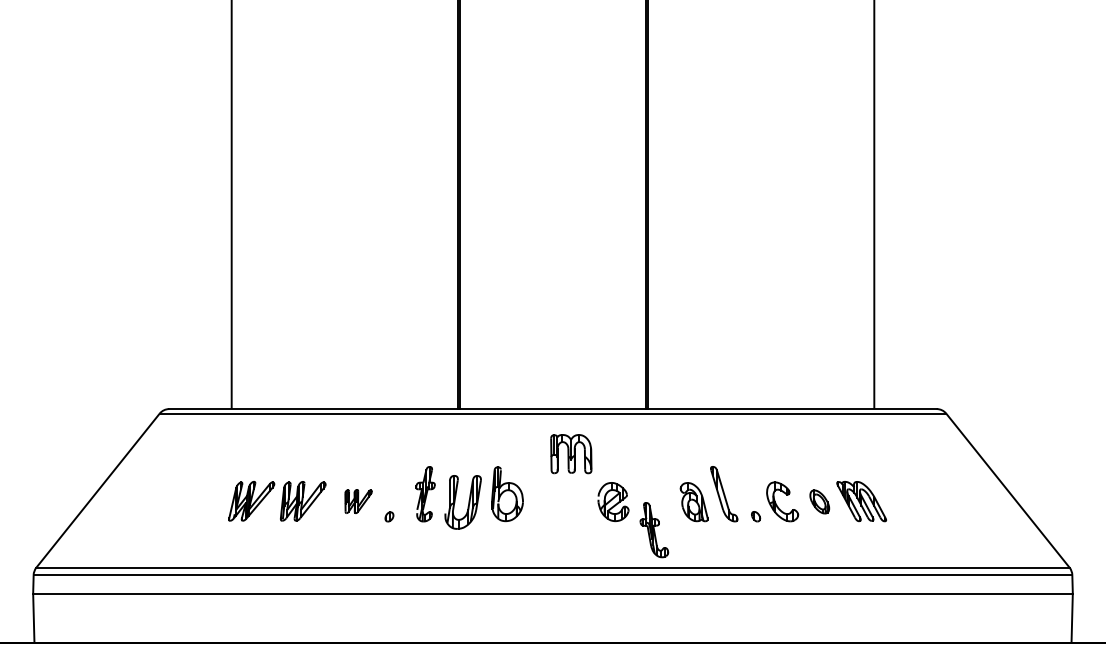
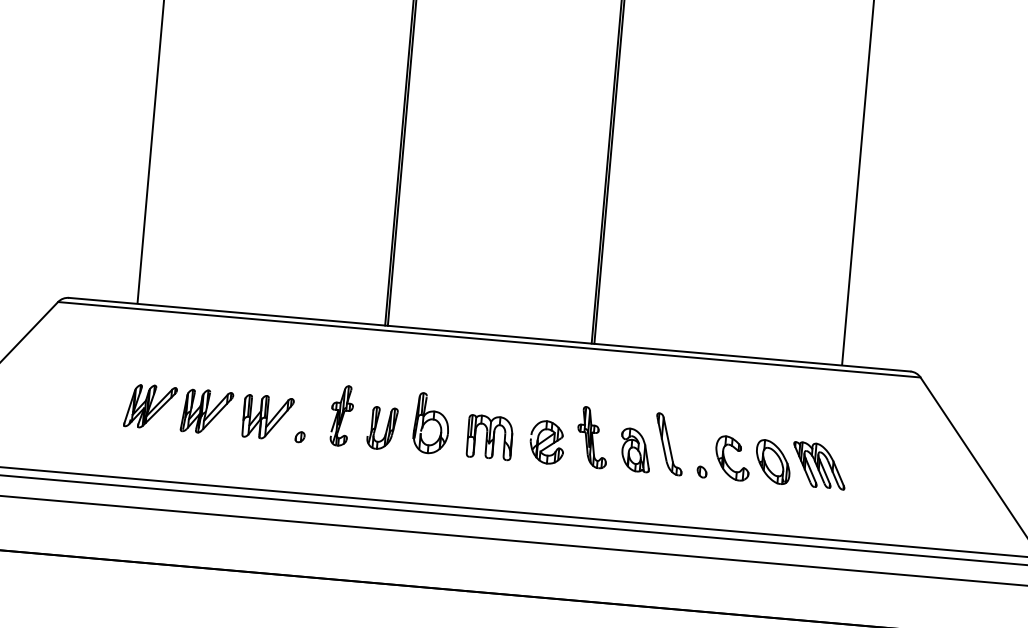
part: (571, 454) -> (490, 437), moved
part: (358, 501) -> (267, 417), size x1.67
part: (819, 501) -> (773, 461), size x1.67
part: (462, 502) -> (381, 428), size x0.71
part: (654, 530) -> (592, 438), moved

